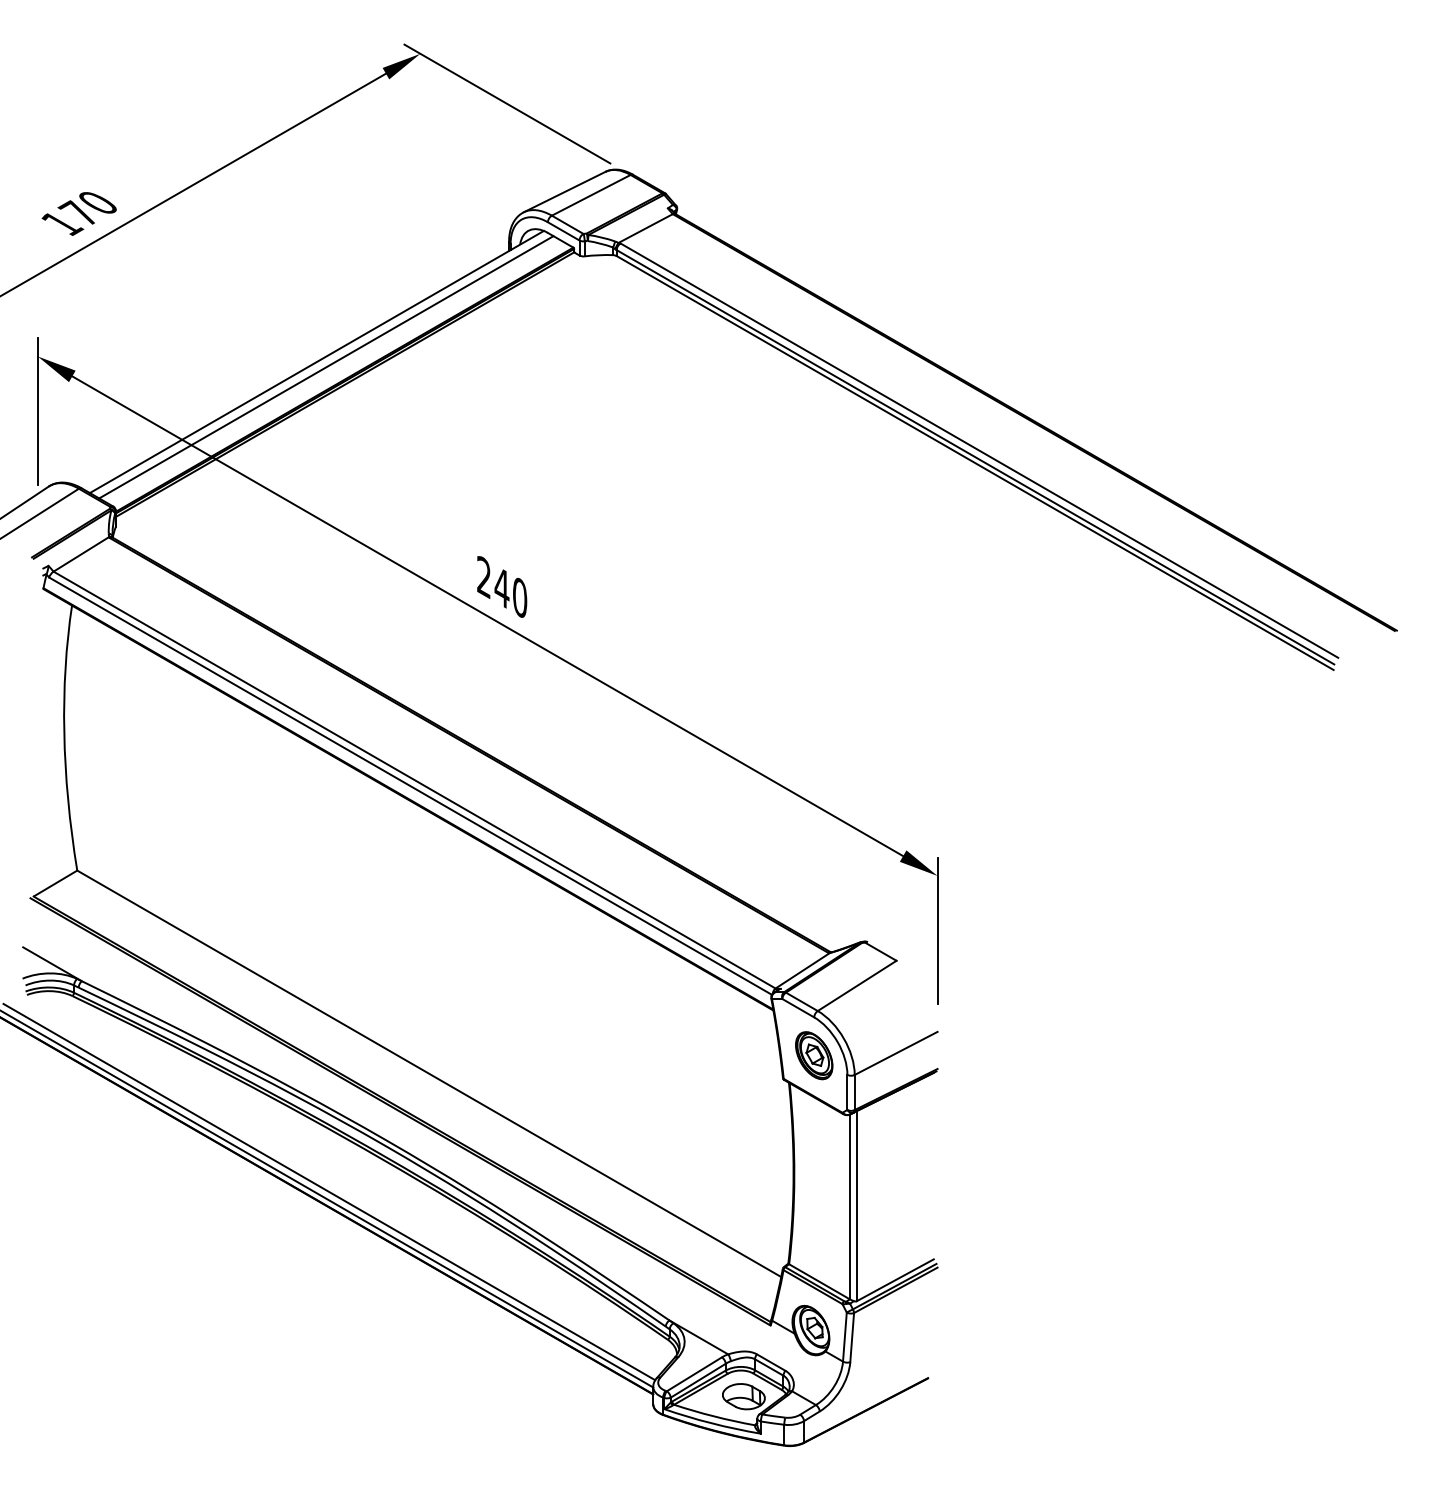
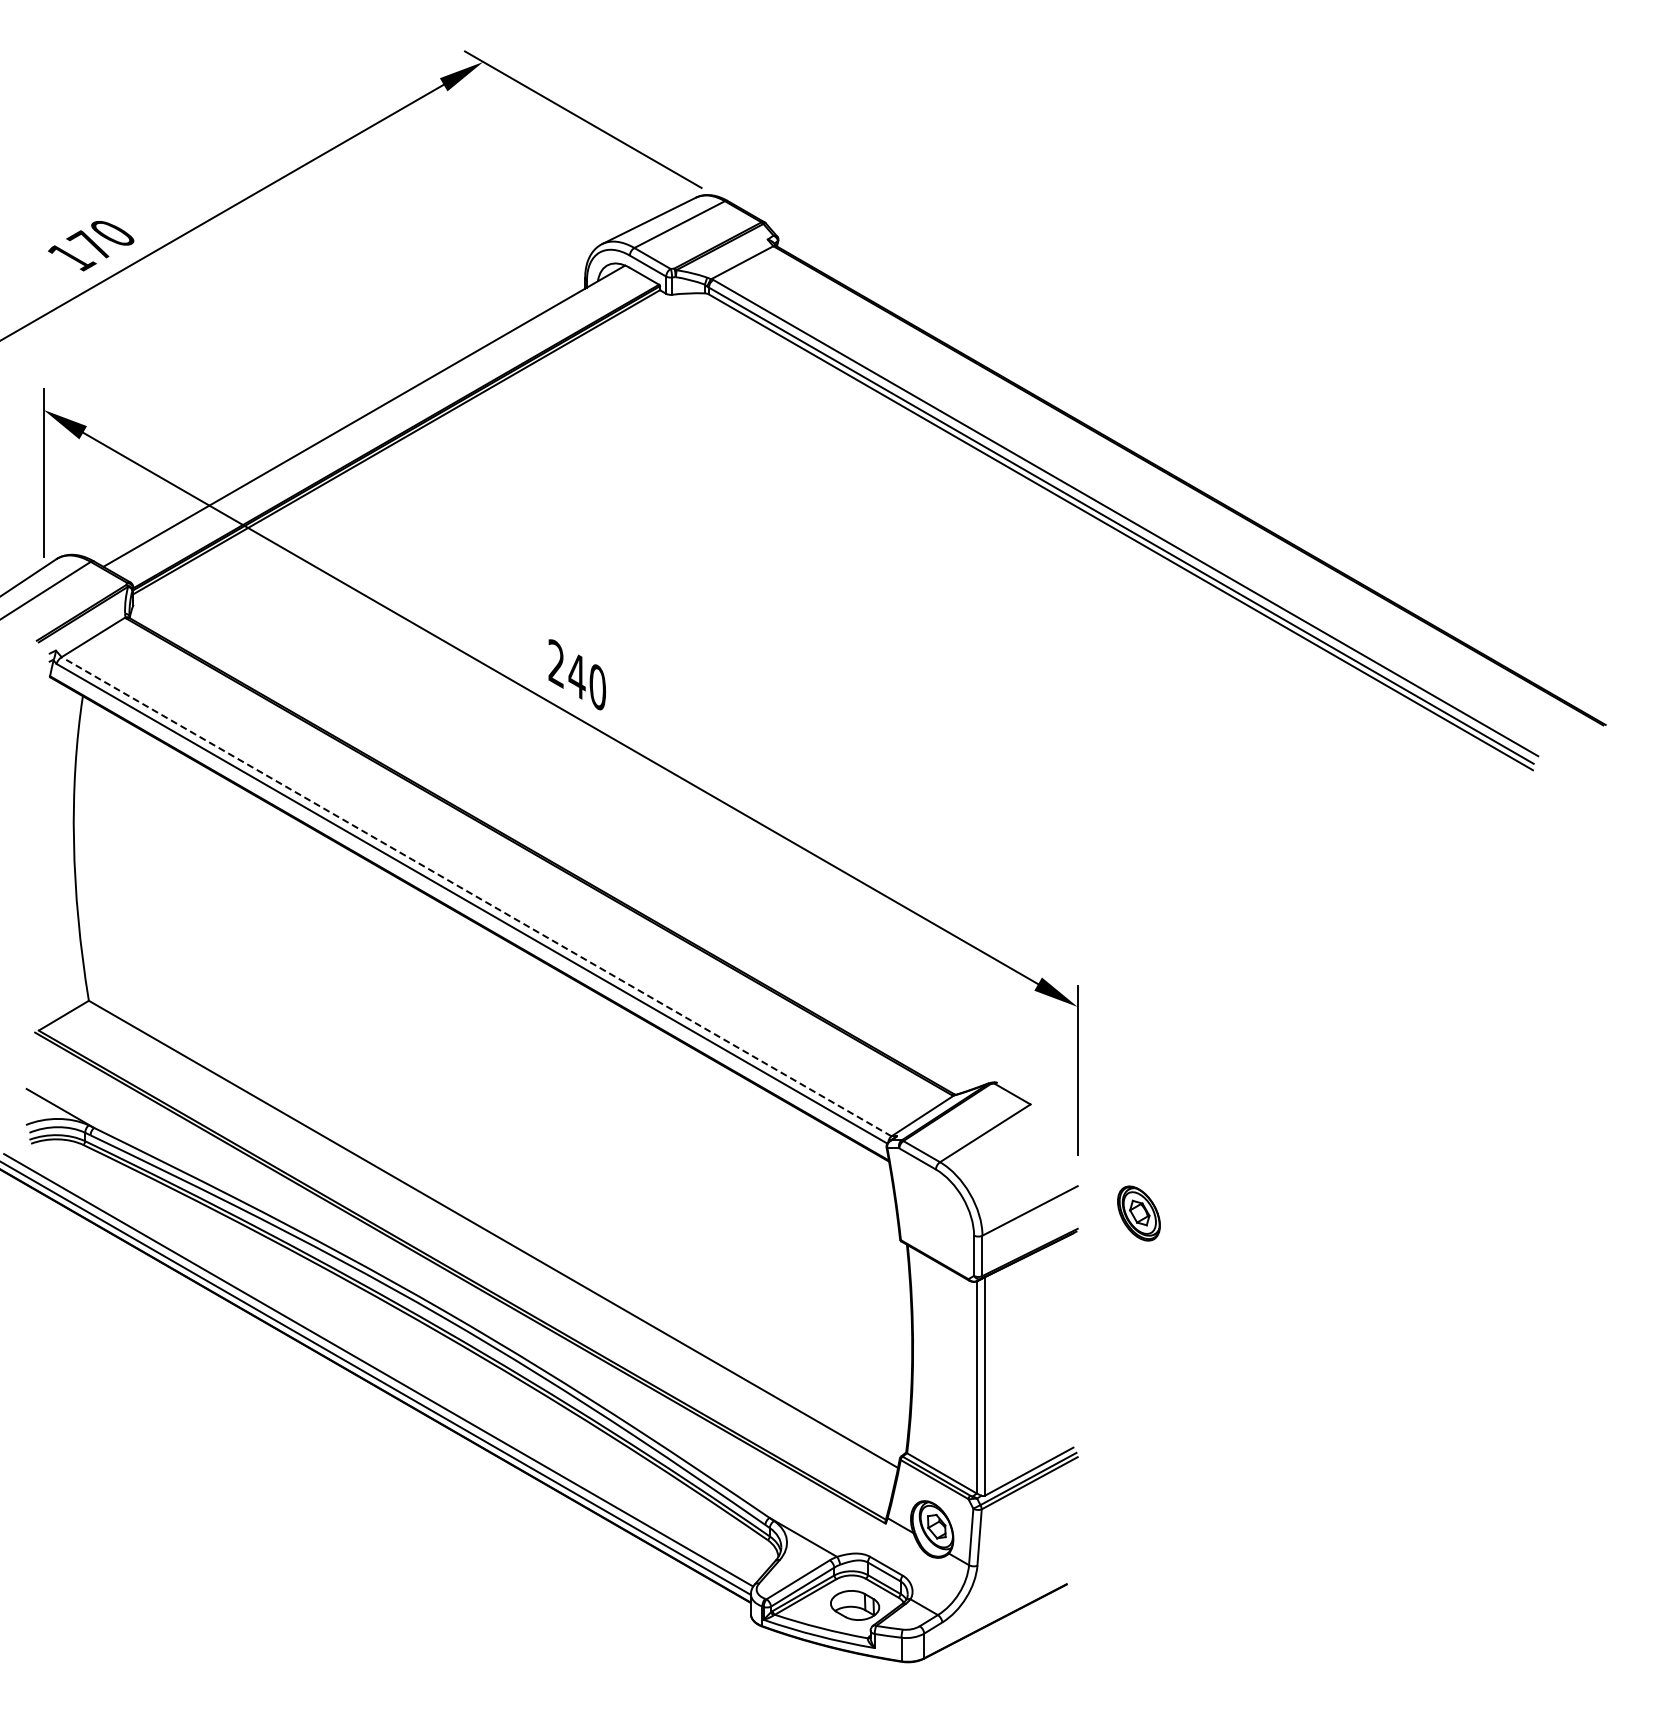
line: (326, 367) -> (375, 422), removed
line: (414, 779) -> (476, 896), solid -> dashed
part: (813, 1055) -> (1138, 1213), moved

